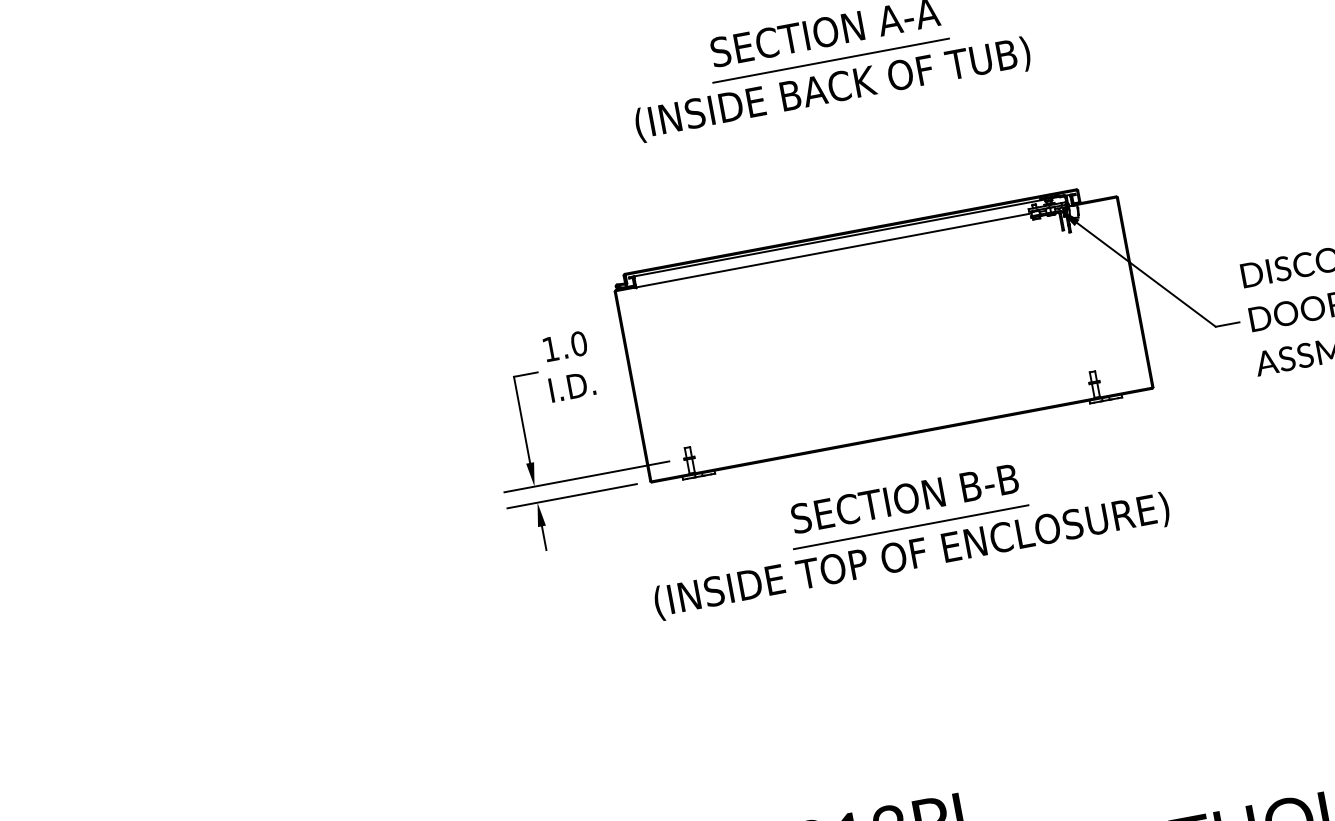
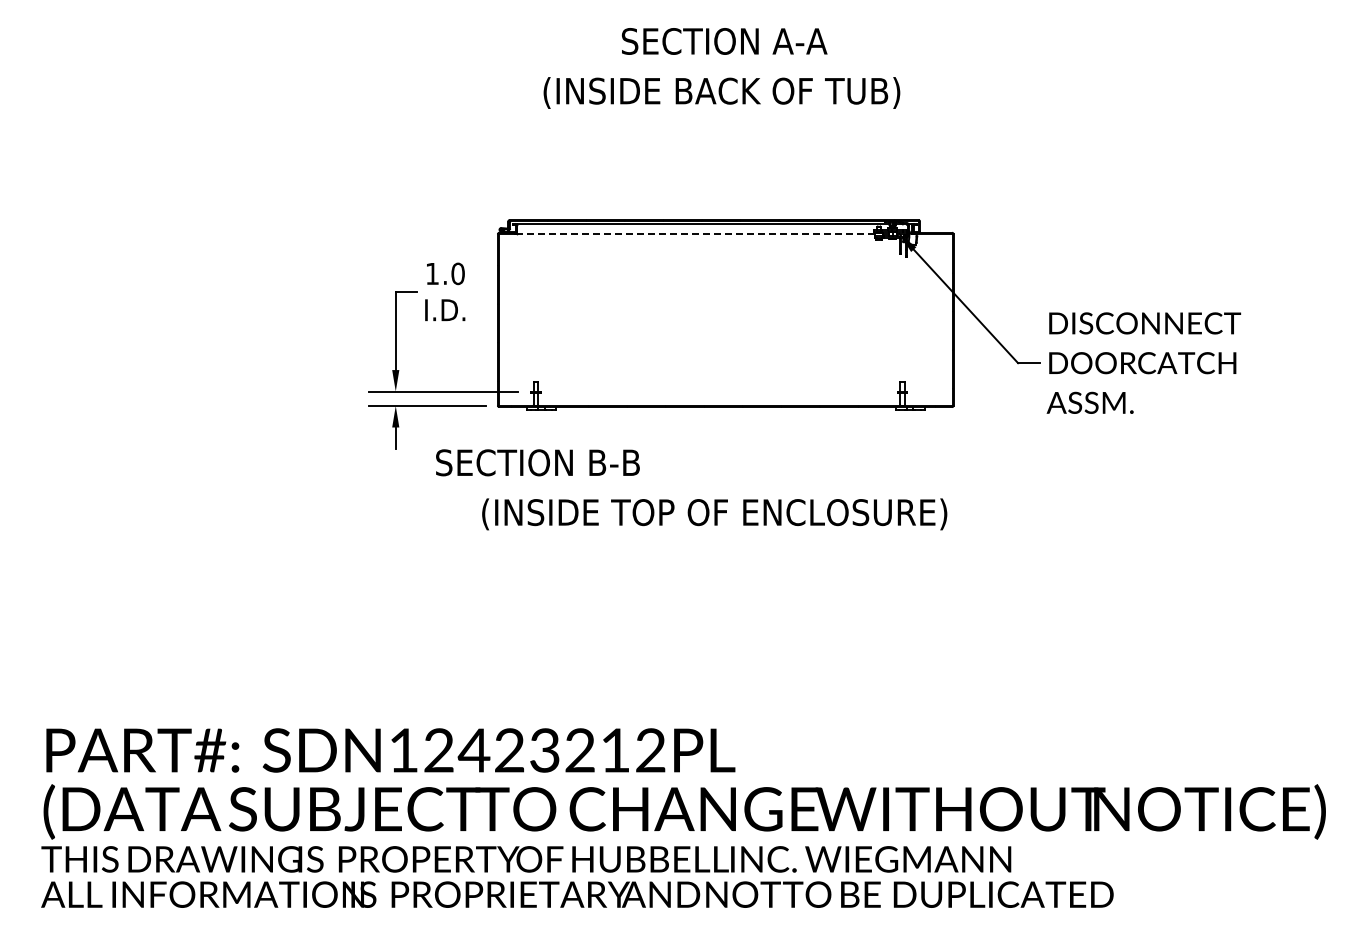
line: (830, 61) -> (724, 67), removed
line: (832, 250) -> (695, 233), solid -> dashed
text: (904, 498) -> (537, 462), moved
line: (910, 527) -> (718, 488), removed

